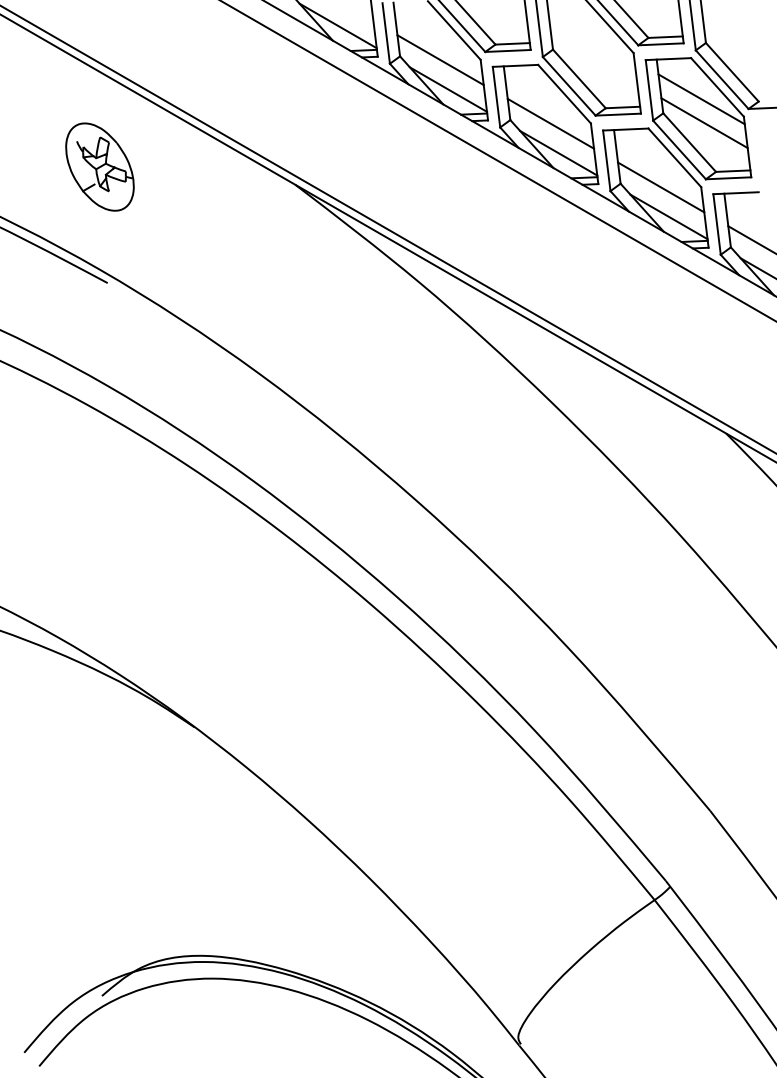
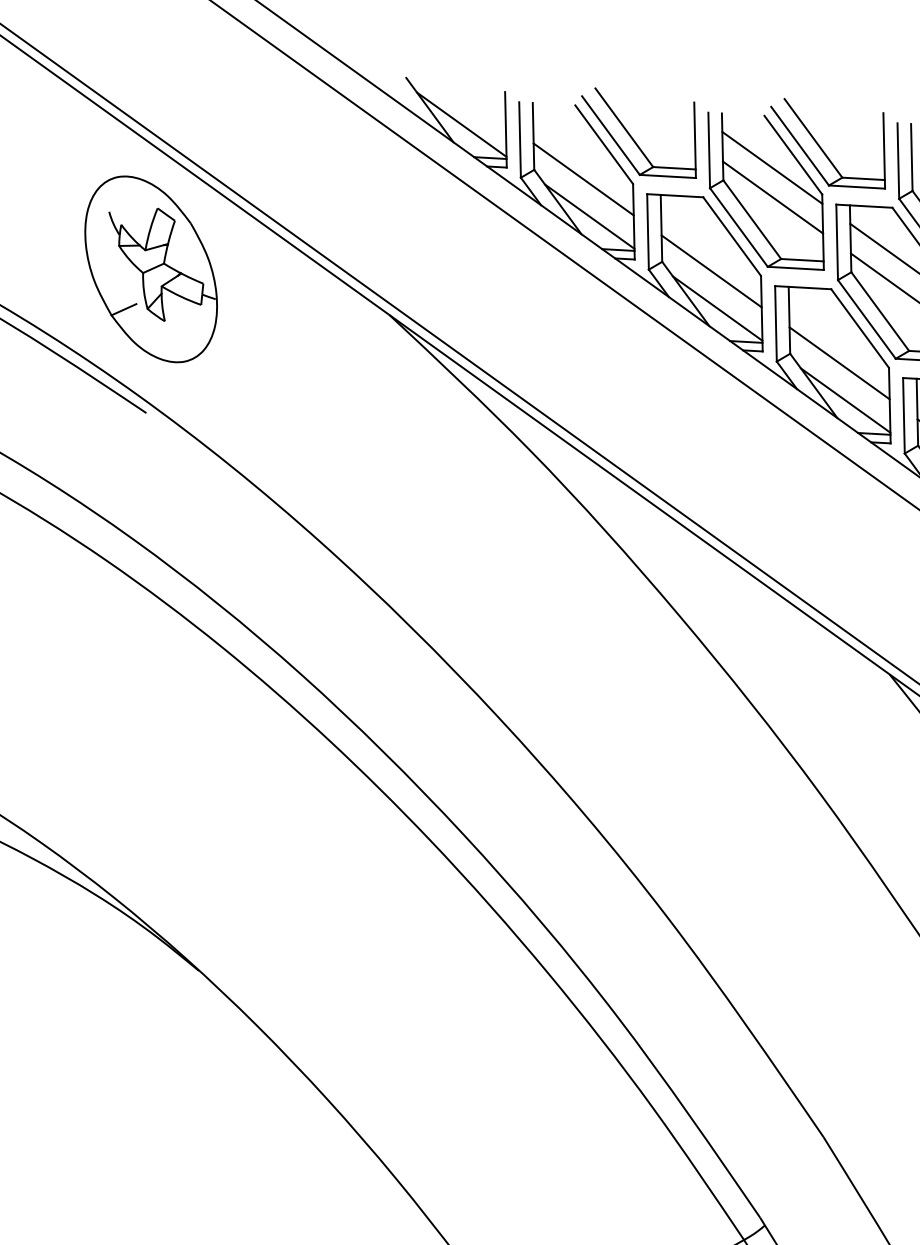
line: (591, 35) -> (772, 167), added
line: (594, 59) -> (773, 197), added
part: (99, 166) -> (150, 268), size x1.67

